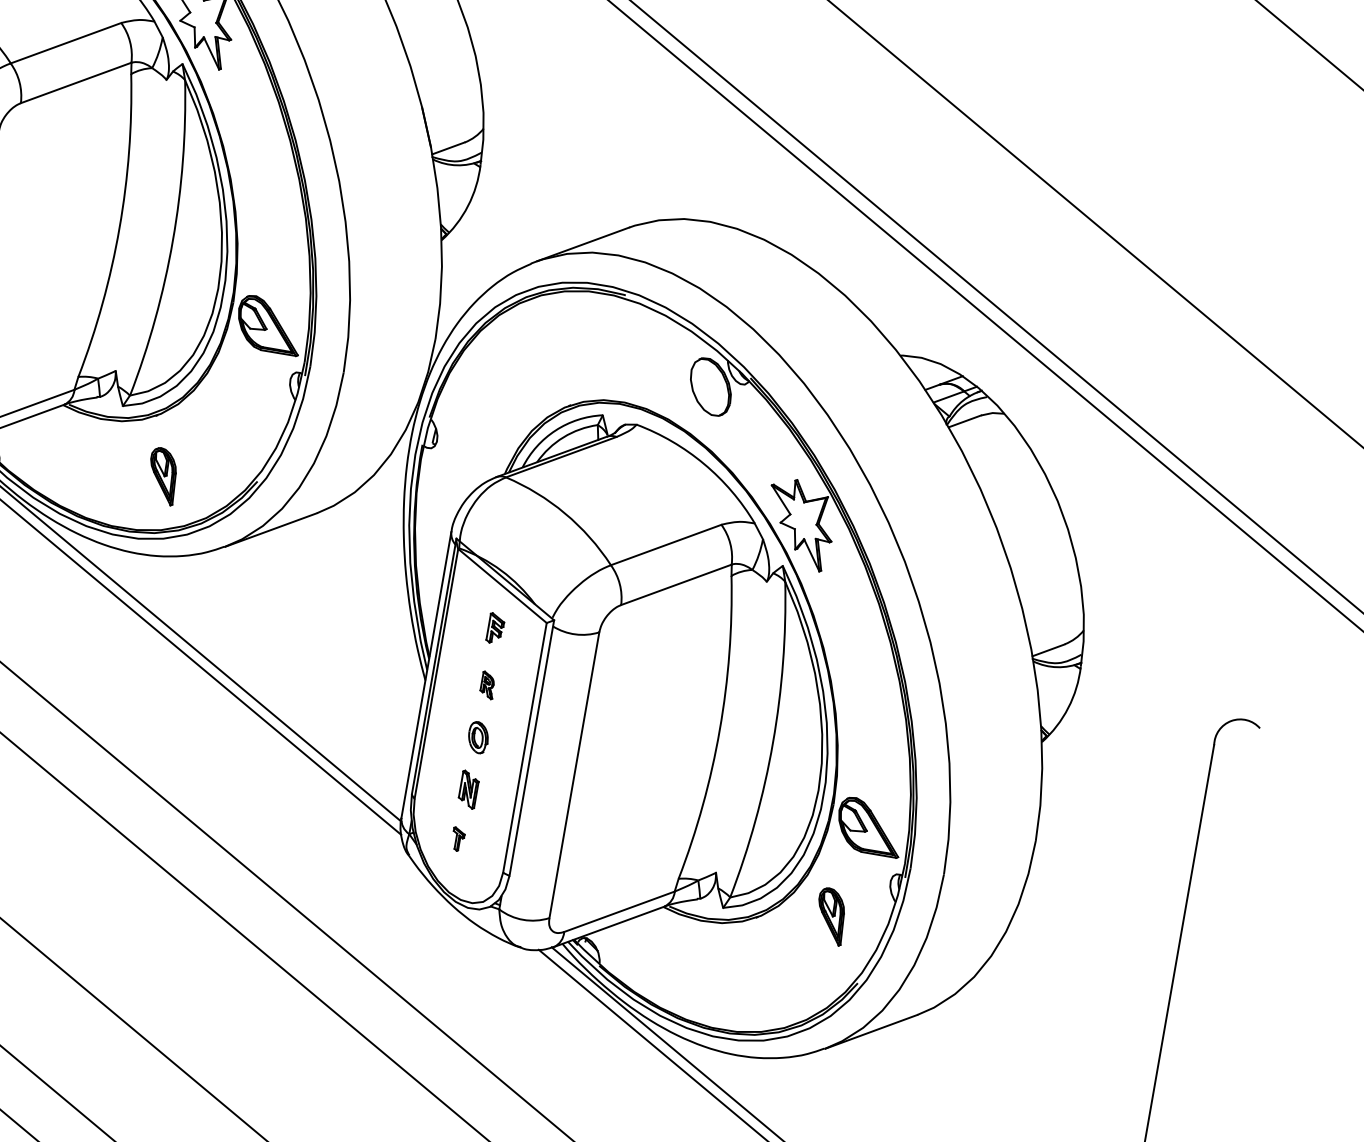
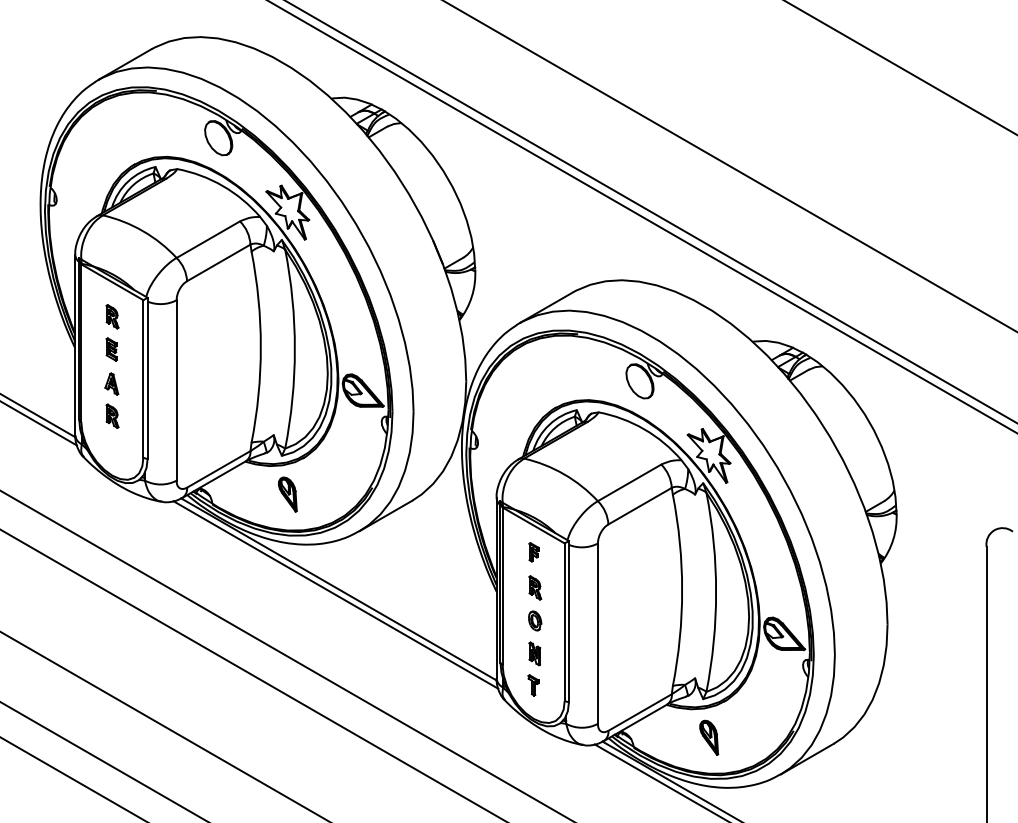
part: (162, 476) -> (287, 494), moved
part: (488, 684) -> (535, 587), size x1.43
part: (457, 839) -> (533, 685), size x1.43
part: (831, 916) -> (709, 737), moved

